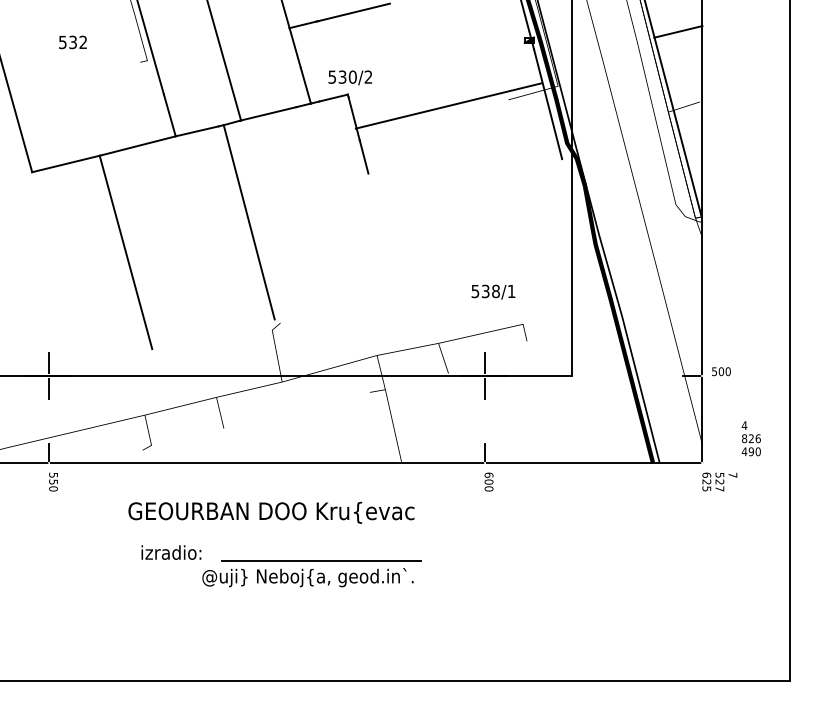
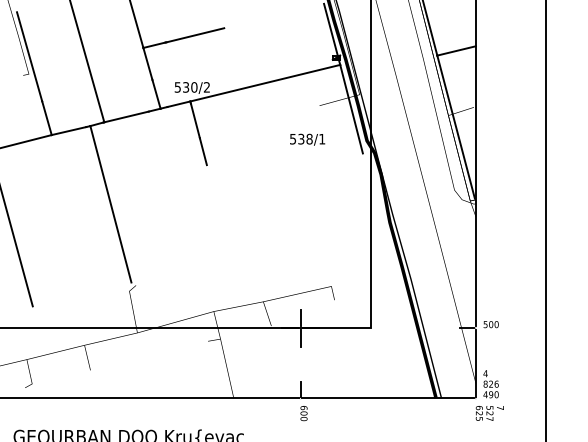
line: (448, 105) -> (264, 82), moved
text: (493, 291) -> (307, 139), moved
text: (750, 438) -> (490, 384), moved

